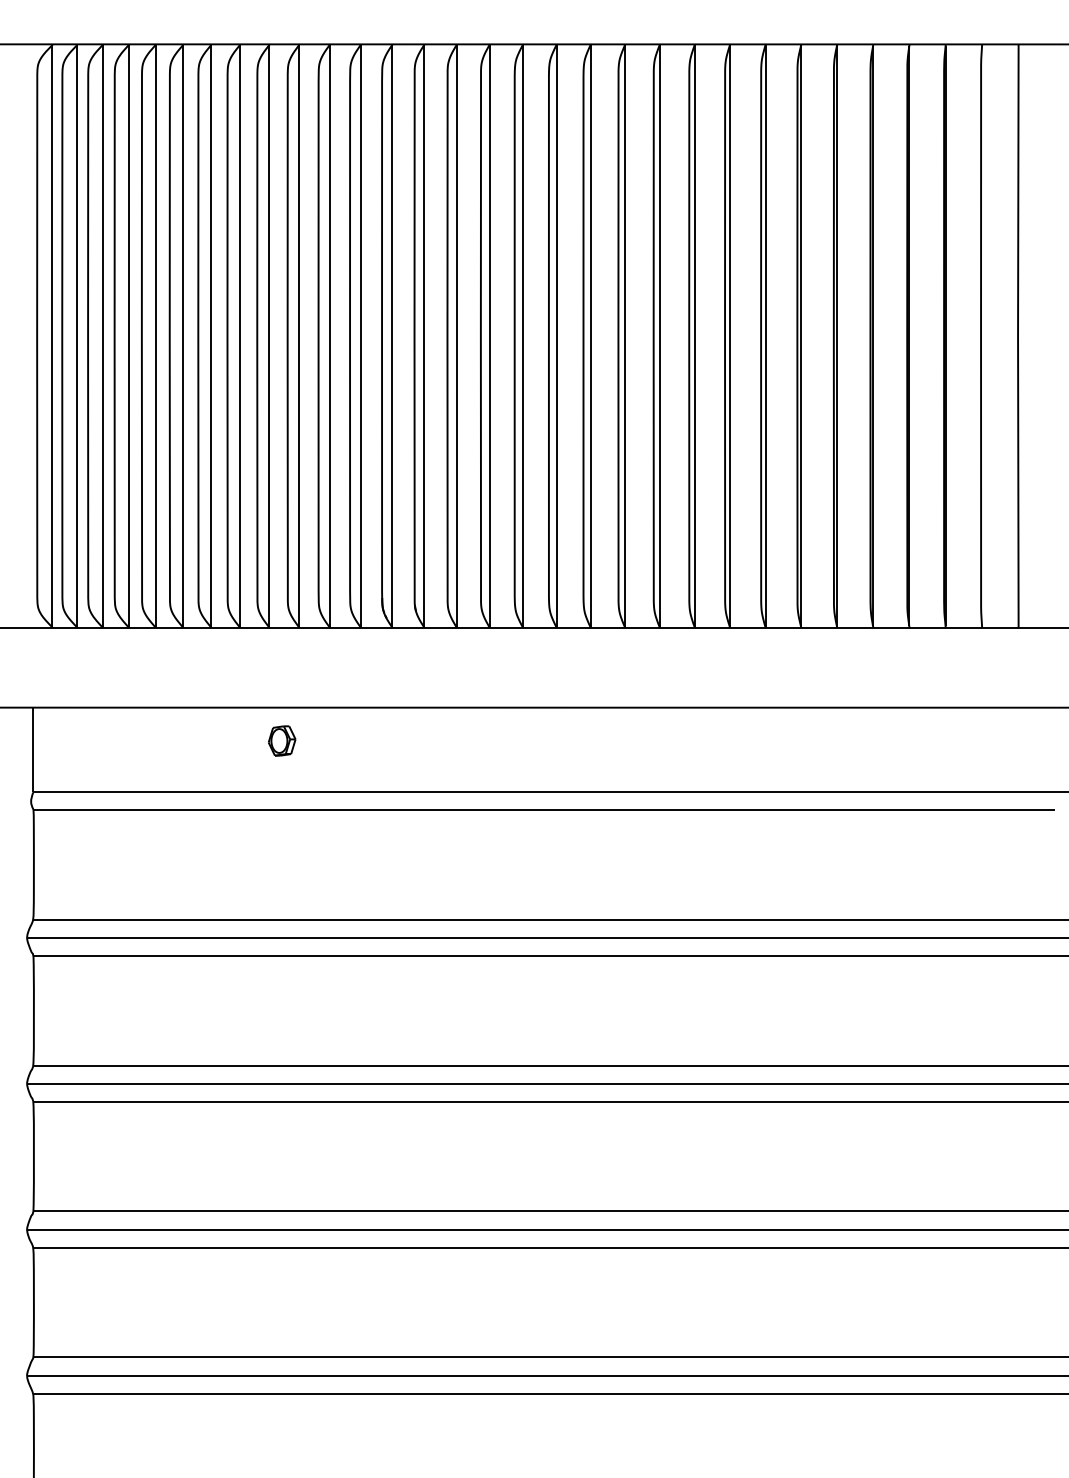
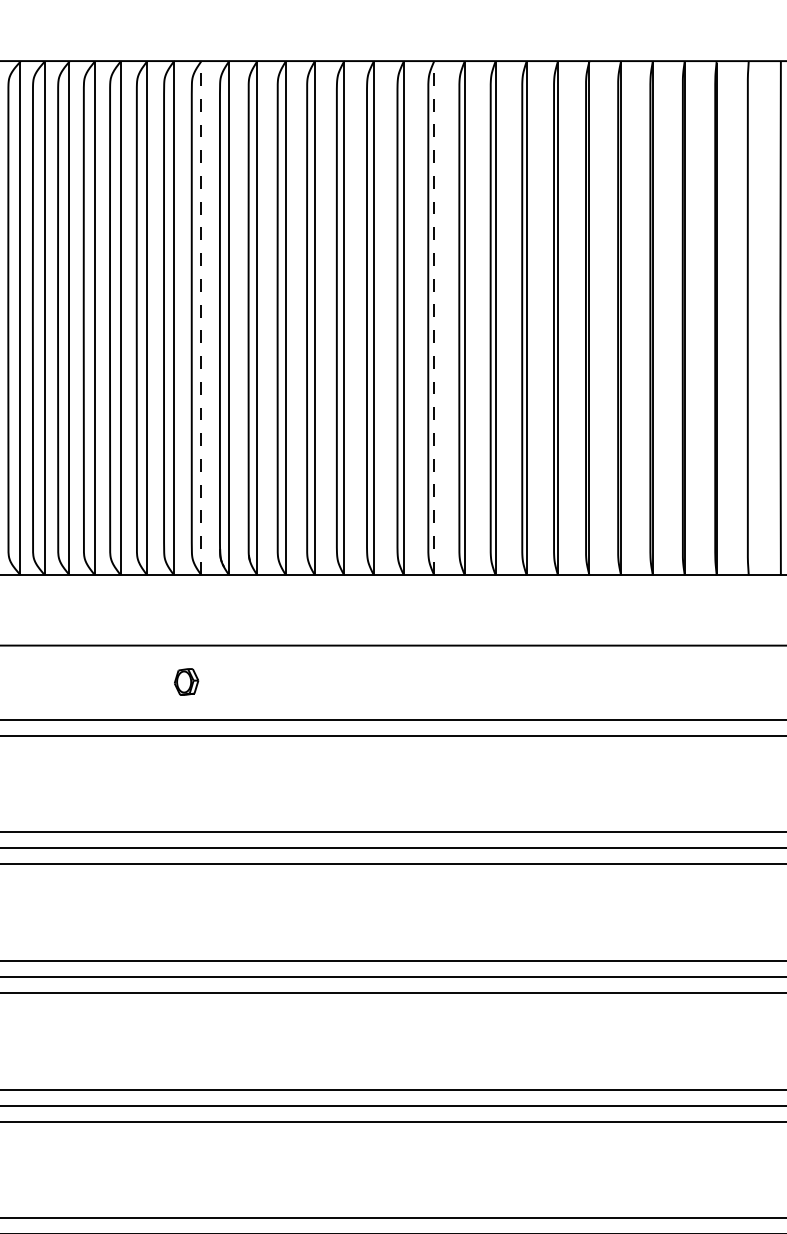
line: (360, 336) -> (200, 318), solid -> dashed
line: (624, 336) -> (433, 318), solid -> dashed
part: (282, 740) -> (186, 681), moved

